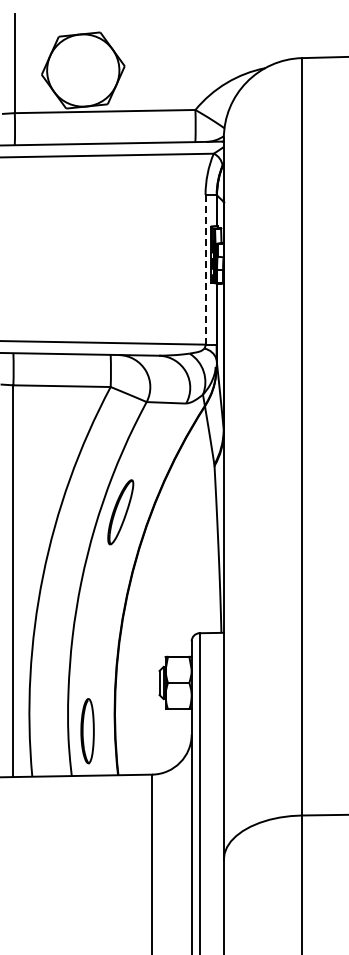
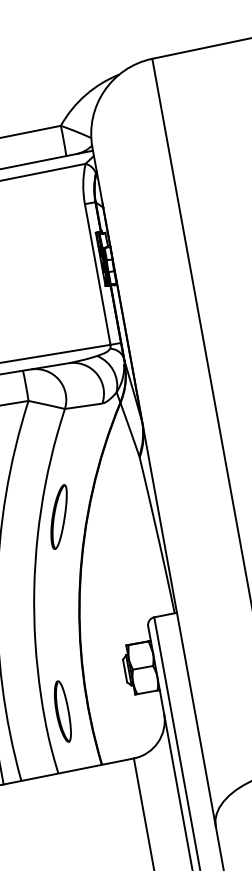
line: (205, 269) -> (97, 274), dashed -> solid
part: (87, 731) -> (62, 712), moved

